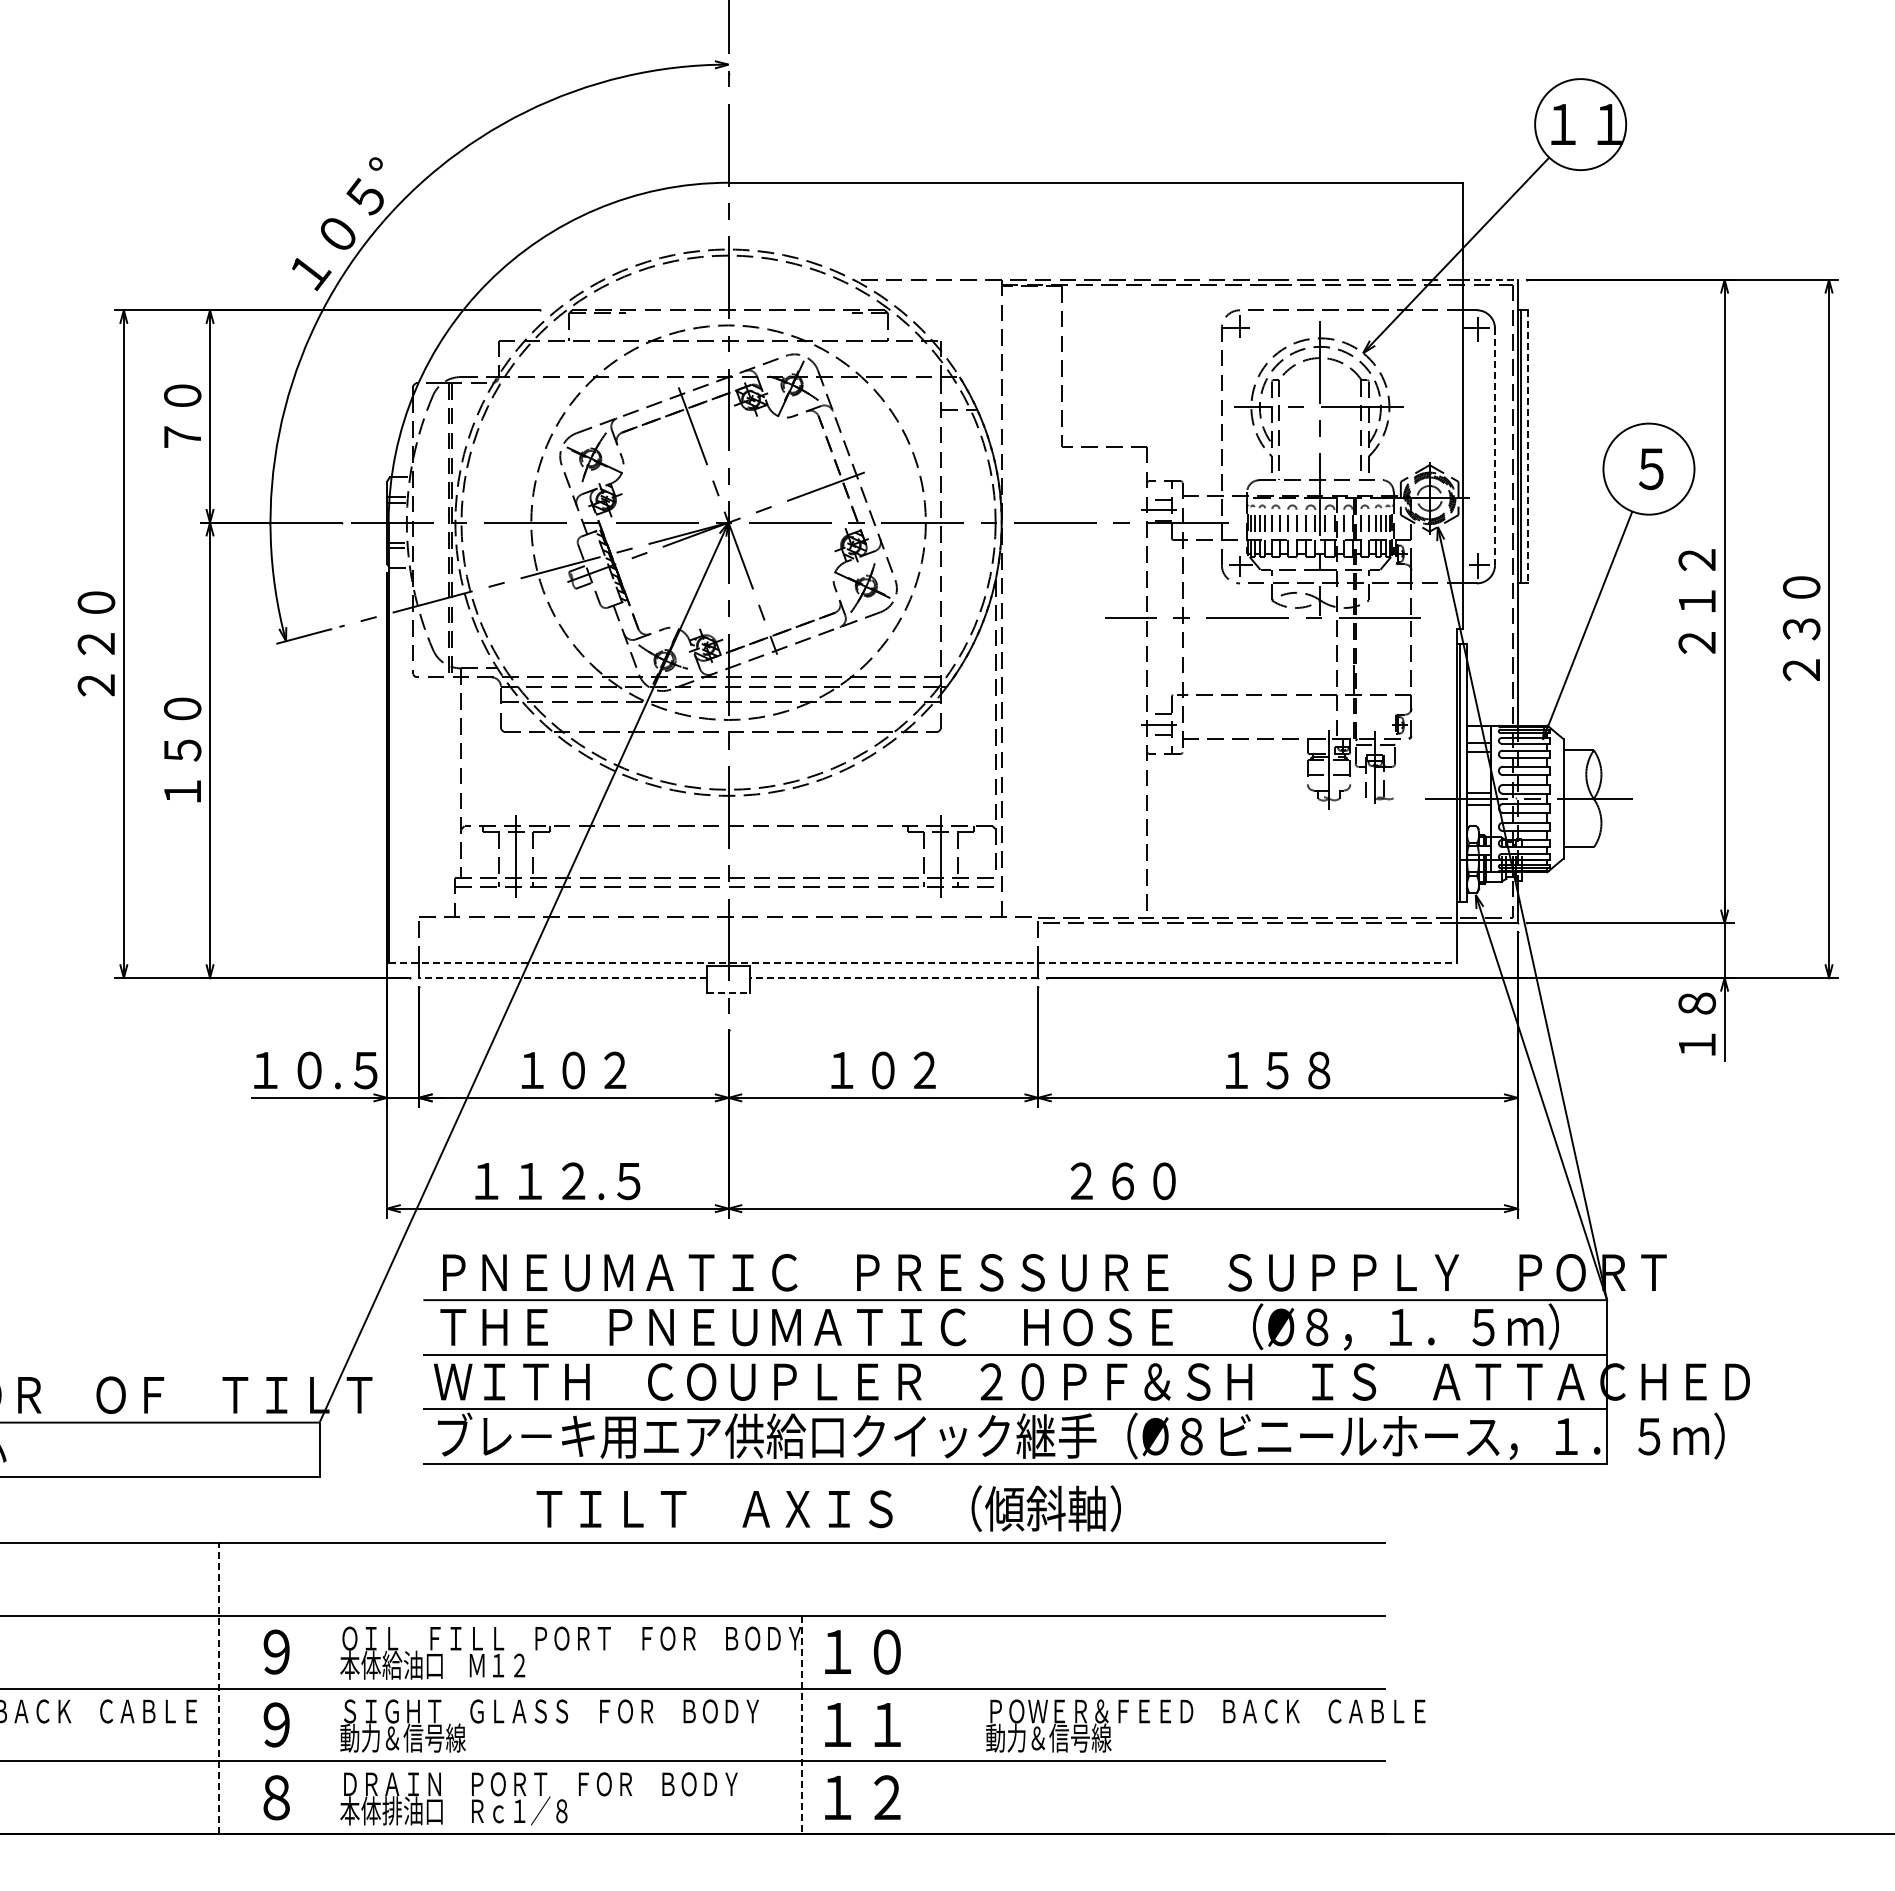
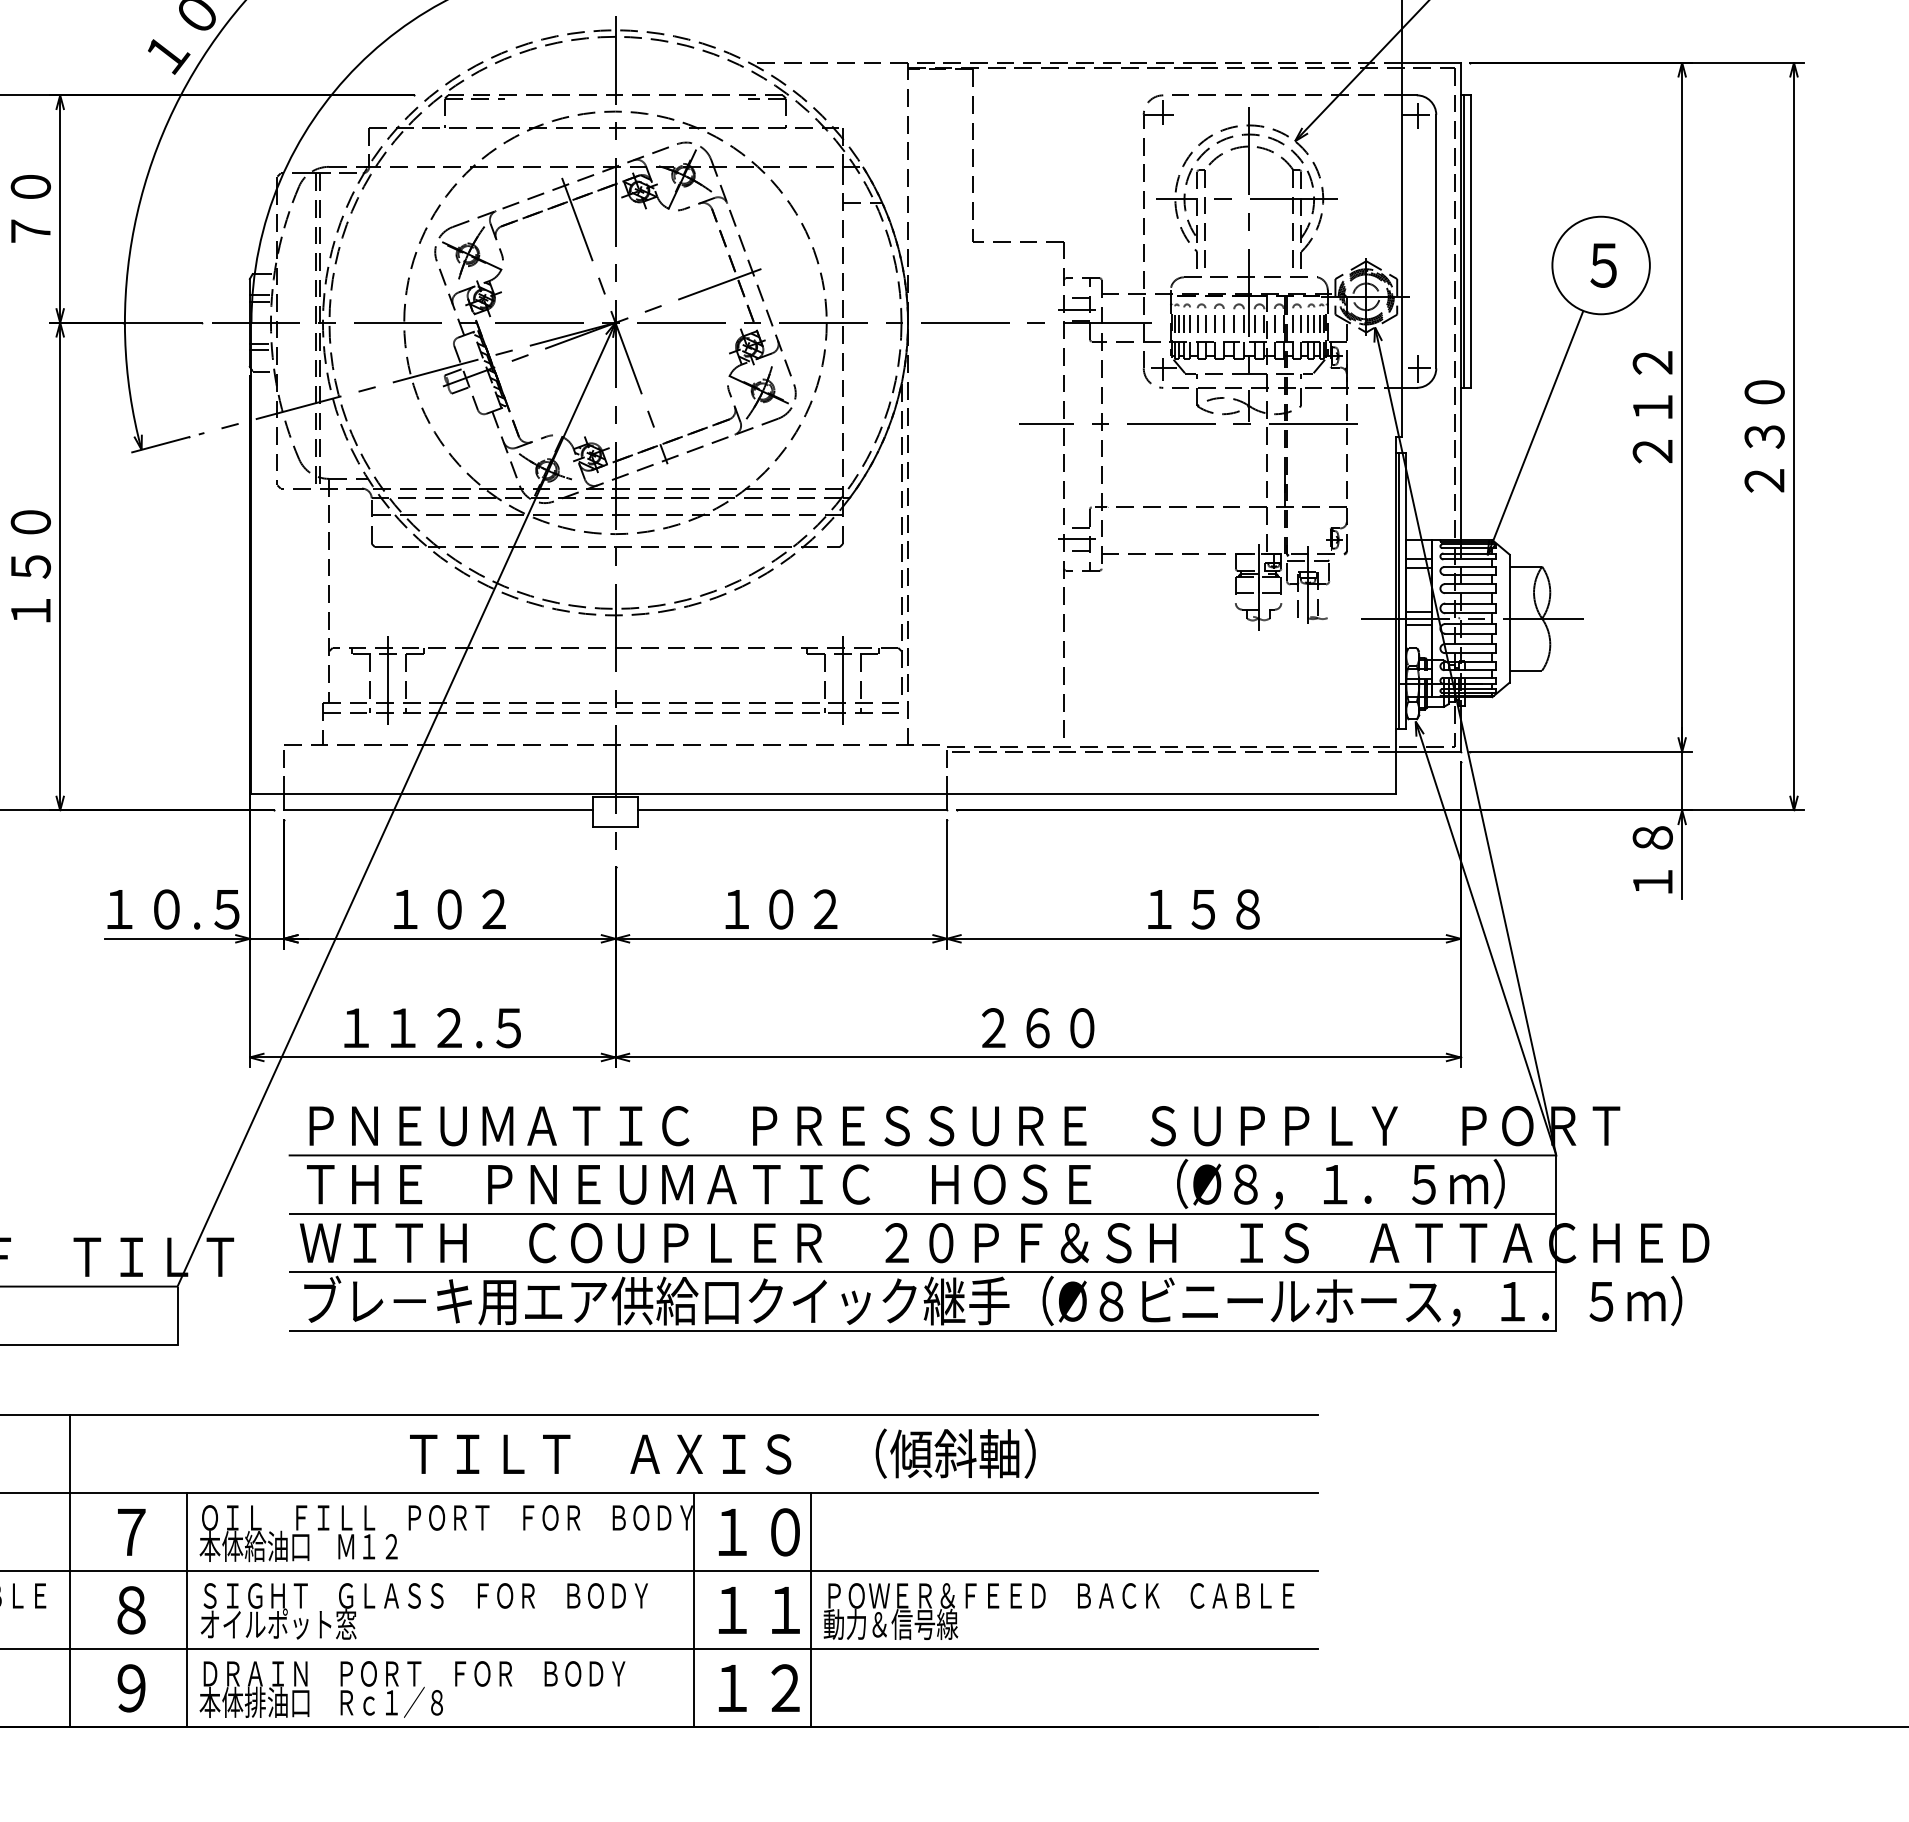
line: (1490, 279) -> (1431, 62), dashed -> solid
line: (1527, 446) -> (1471, 241), dashed -> solid
line: (1495, 447) -> (1436, 242), dashed -> solid
line: (923, 962) -> (824, 793), dashed -> solid
line: (562, 977) -> (437, 809), dashed -> solid
line: (893, 977) -> (792, 809), dashed -> solid
line: (729, 993) -> (616, 827), dashed -> solid
text: (828, 1508) -> (722, 1453), moved
text: (276, 1651) -> (131, 1531), ９ -> ７
line: (219, 1688) -> (70, 1571), dashed -> solid
text: (276, 1724) -> (131, 1609), ９ -> ８
line: (328, 1724) -> (187, 1609), added
line: (911, 1724) -> (811, 1609), added
line: (801, 1725) -> (693, 1610), dashed -> solid
text: (1205, 1725) -> (1058, 1610), moved
text: (413, 1737) -> (278, 1623), 動力＆信号線 -> オイルポット窓
text: (276, 1797) -> (131, 1688), ８ -> ９

